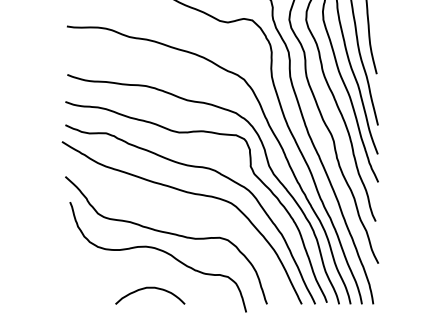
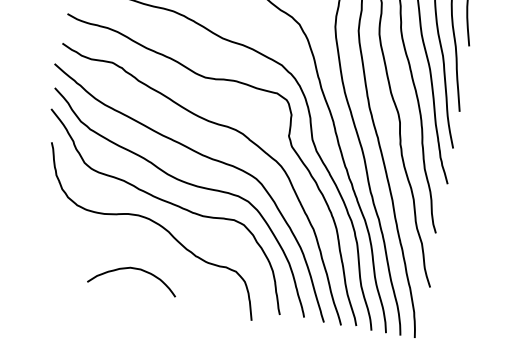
curve: (177, 216) -> (185, 183), added

